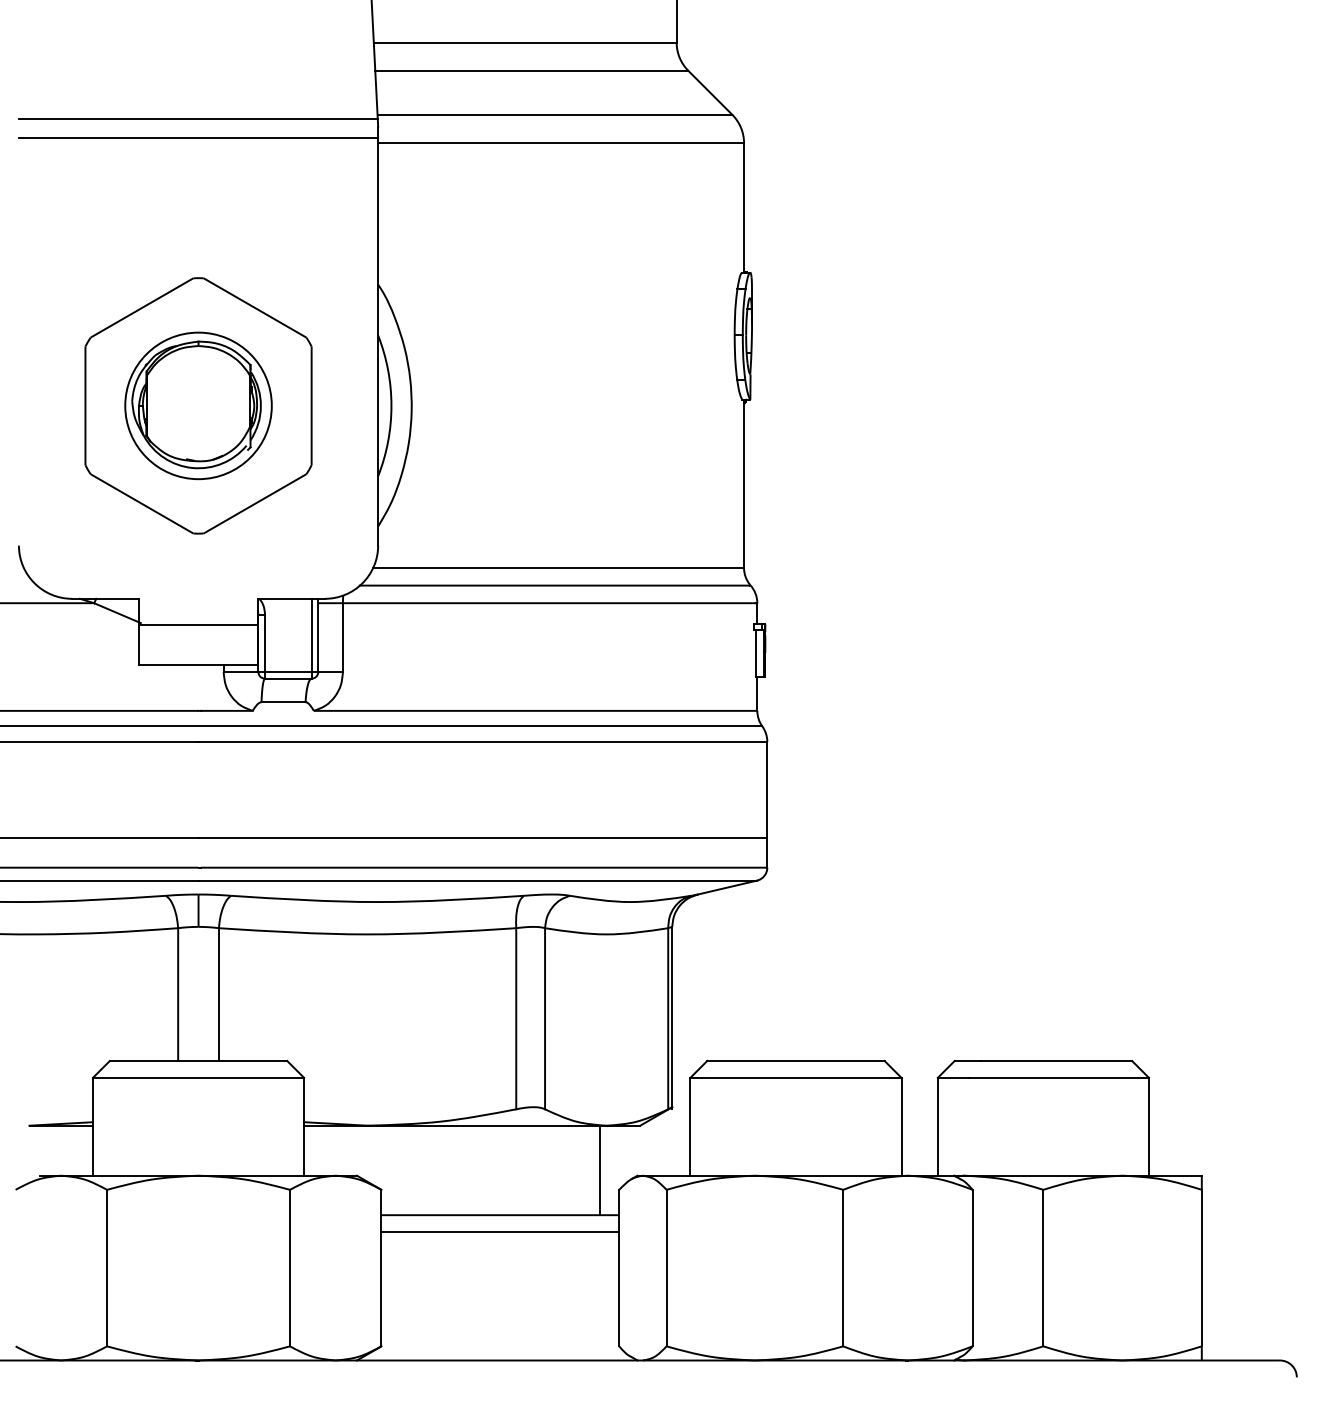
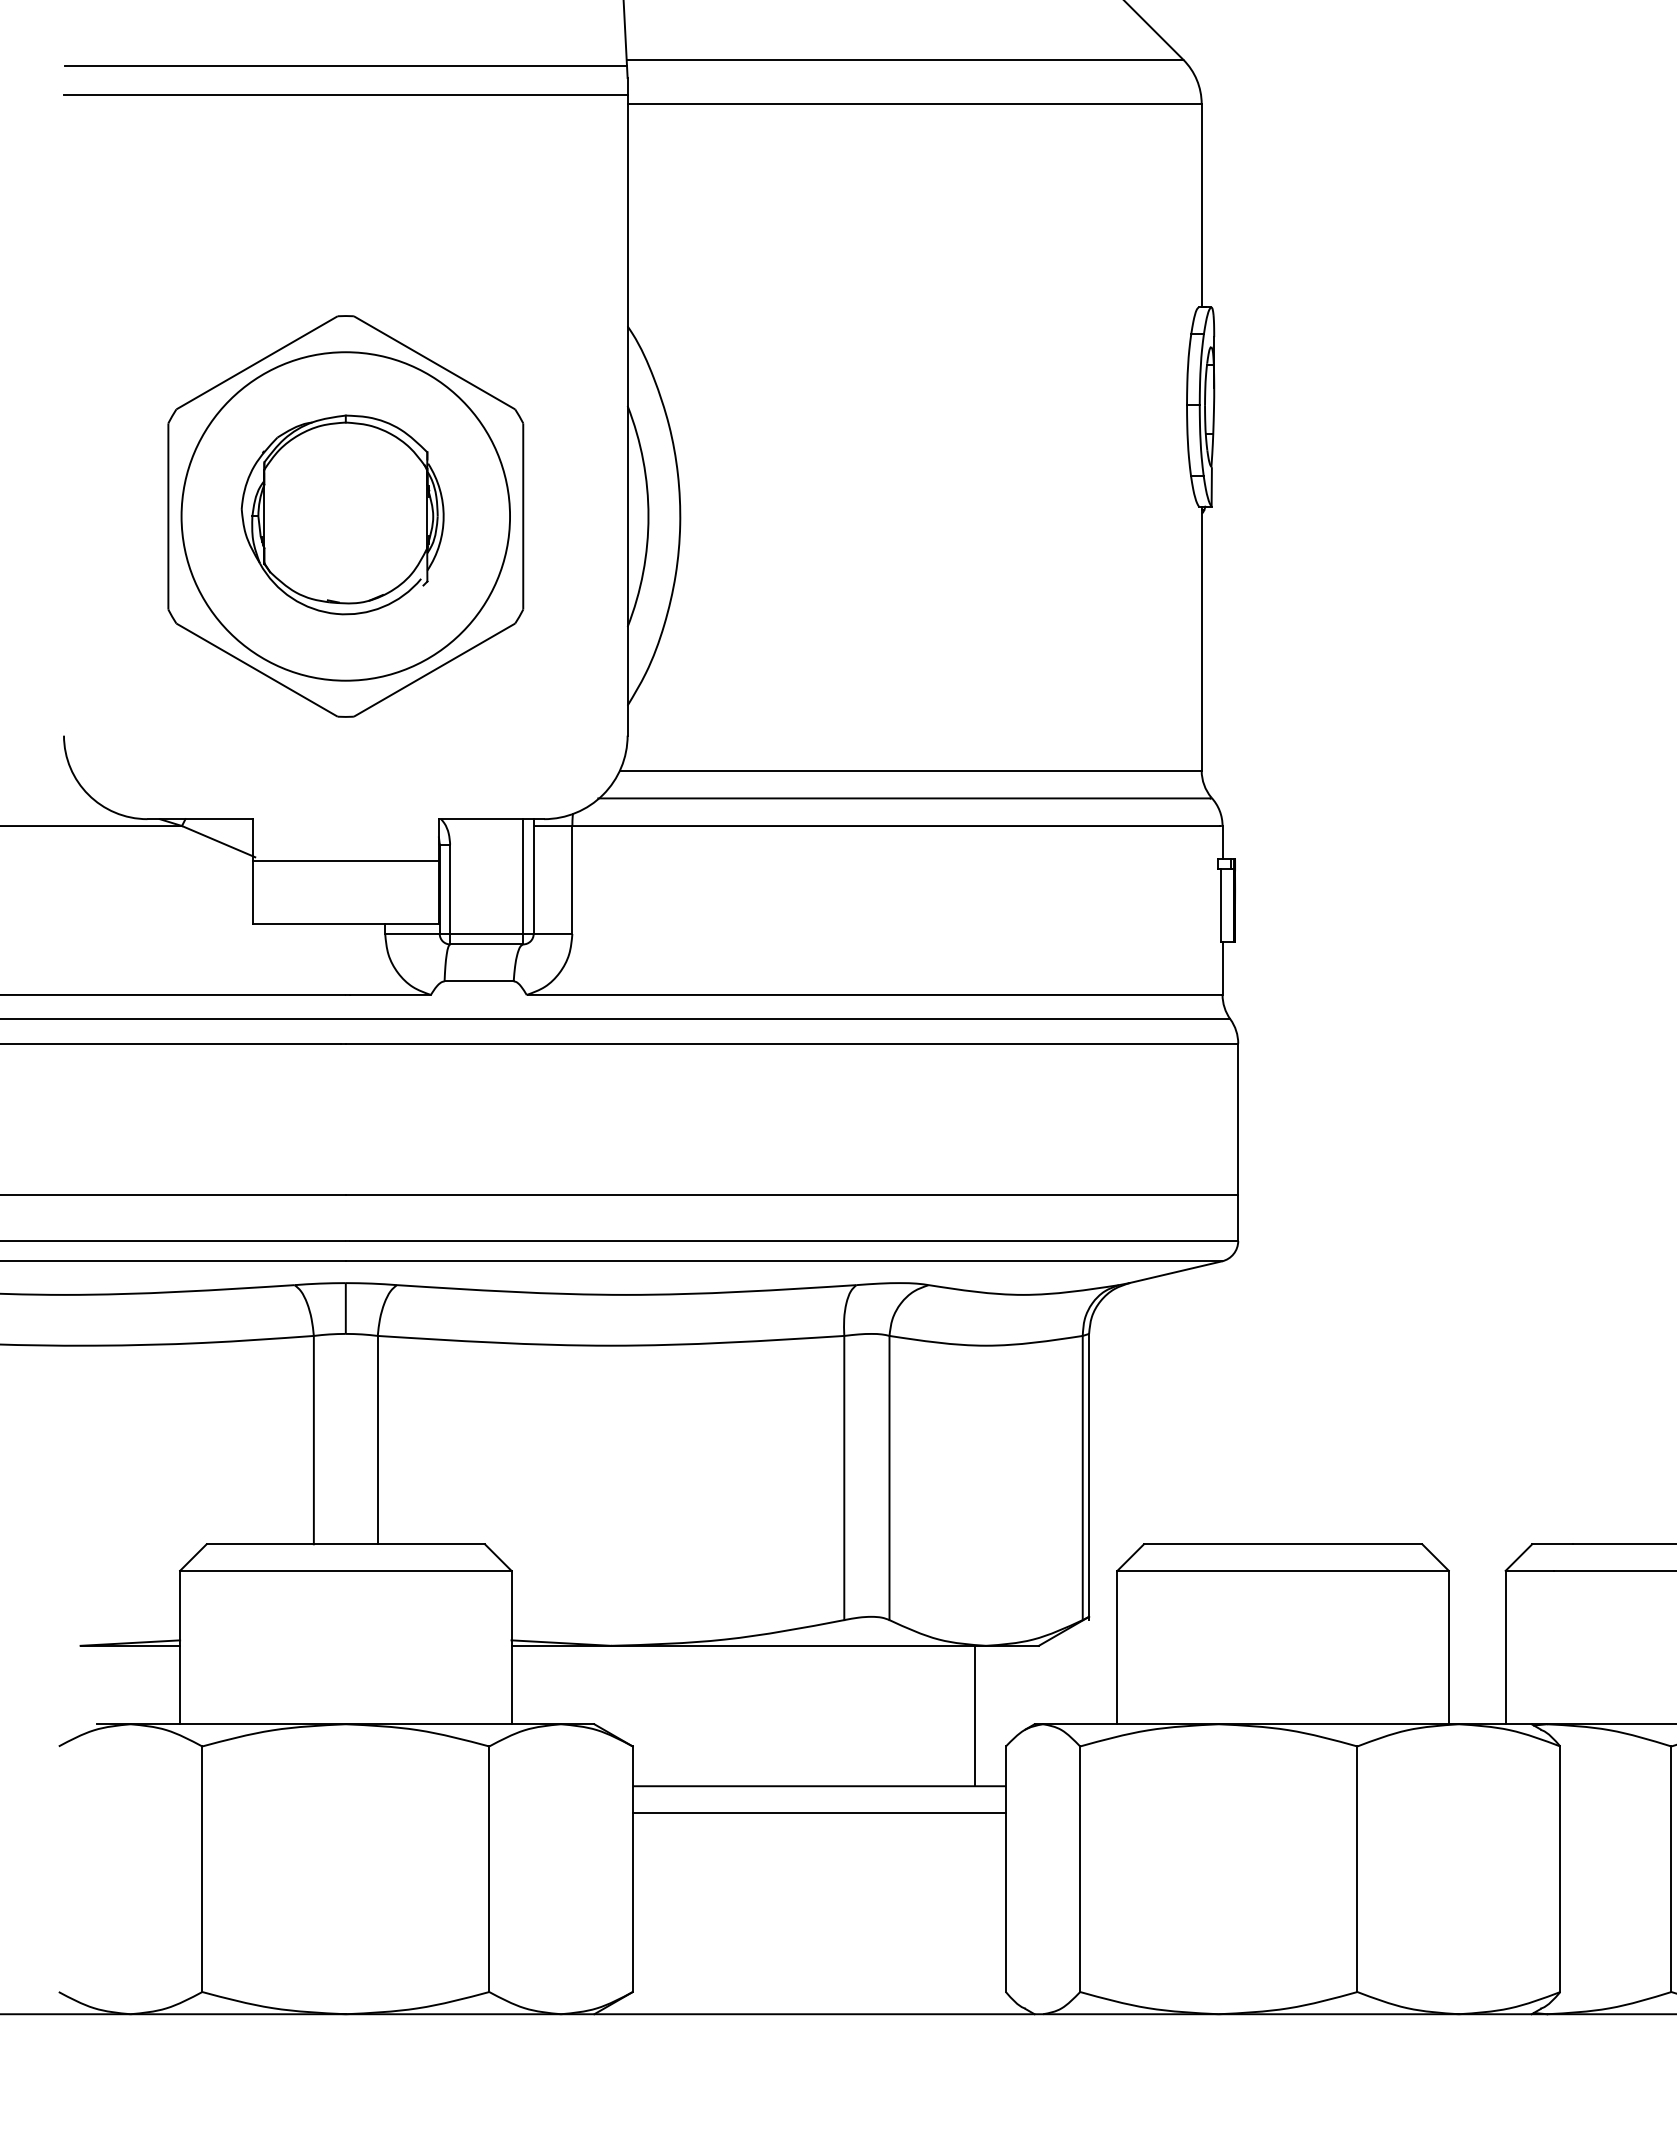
circle: (198, 405) -> (345, 515), size x1.43

